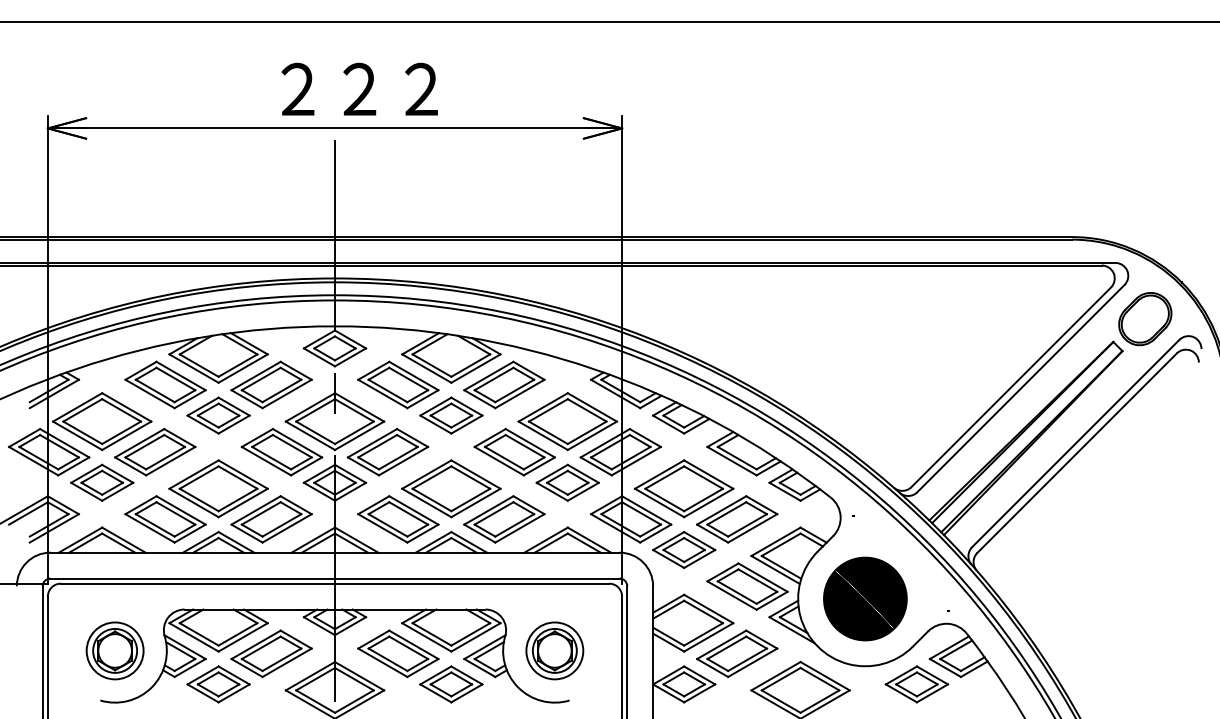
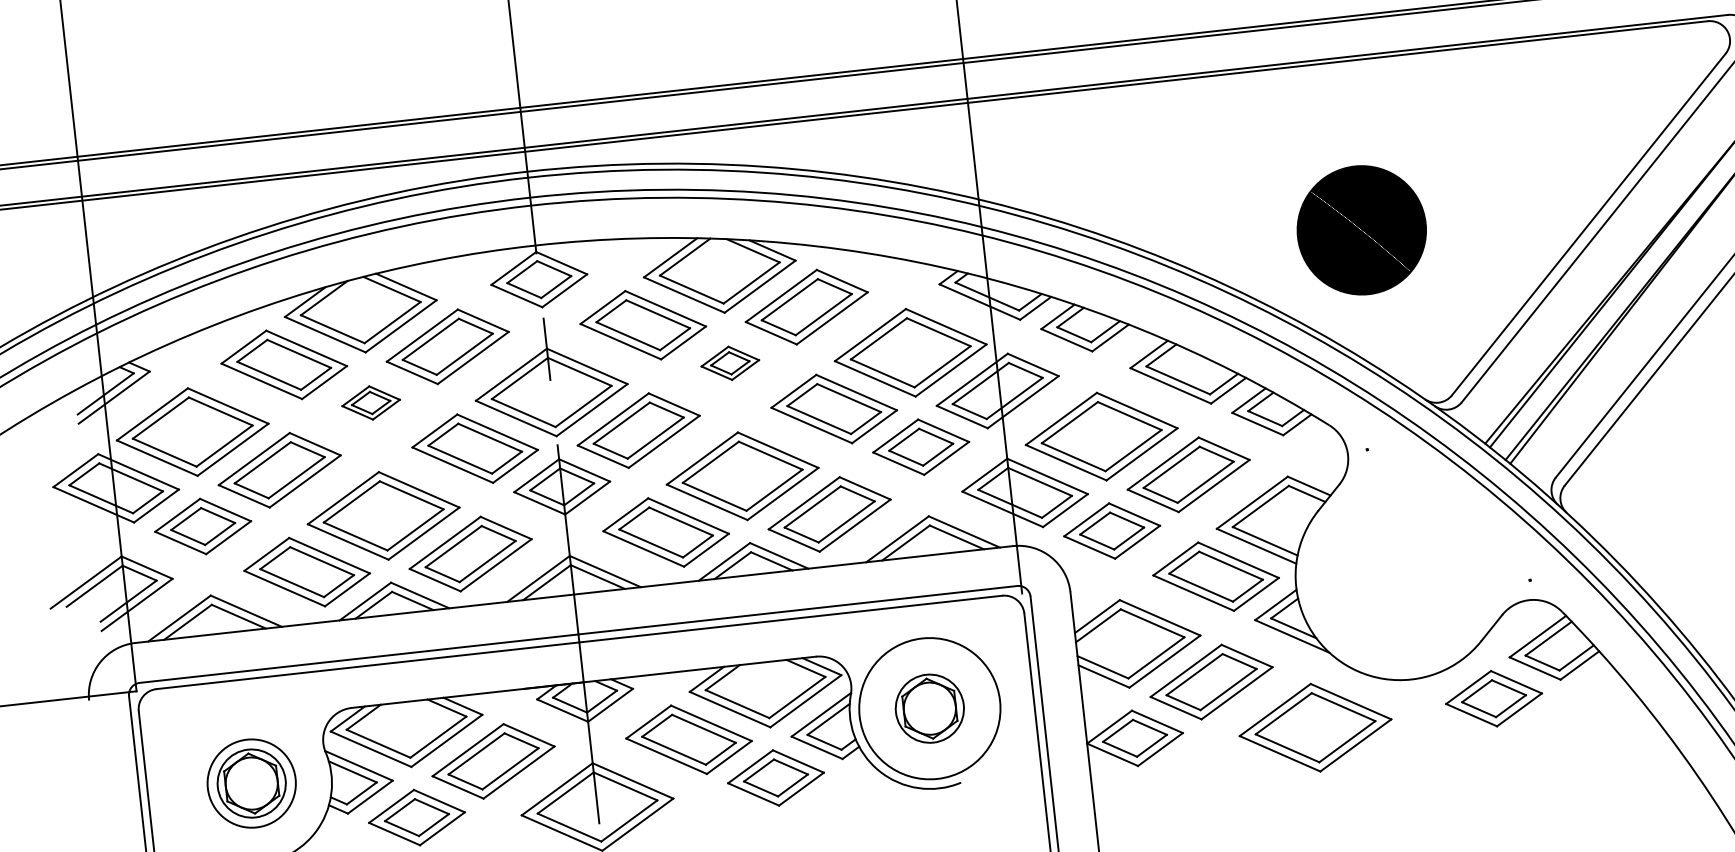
part: (218, 415) -> (371, 402), size x0.6
part: (451, 415) -> (730, 363), size x0.6
part: (865, 598) -> (1361, 229), moved
circle: (554, 650) -> (929, 708), size x1.6

